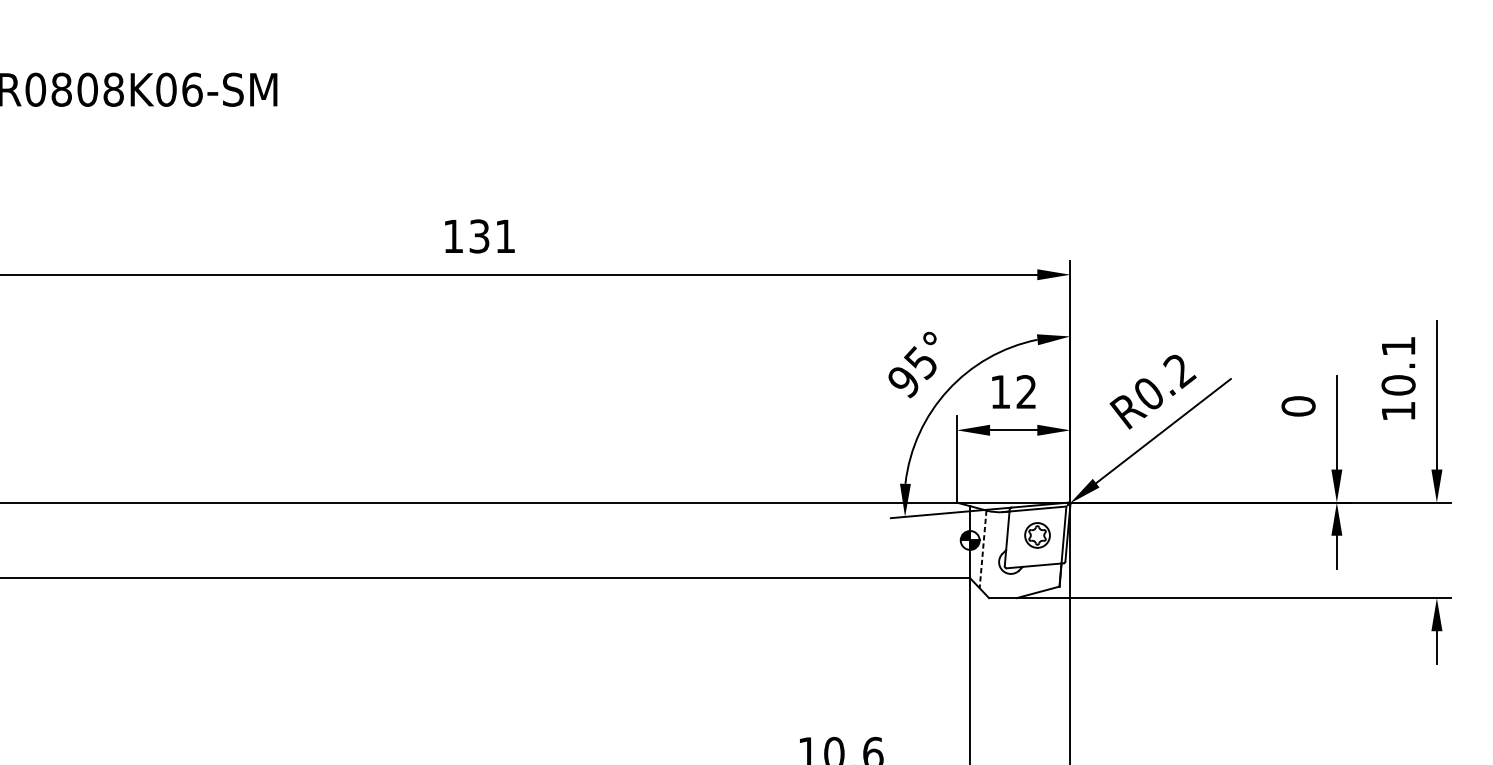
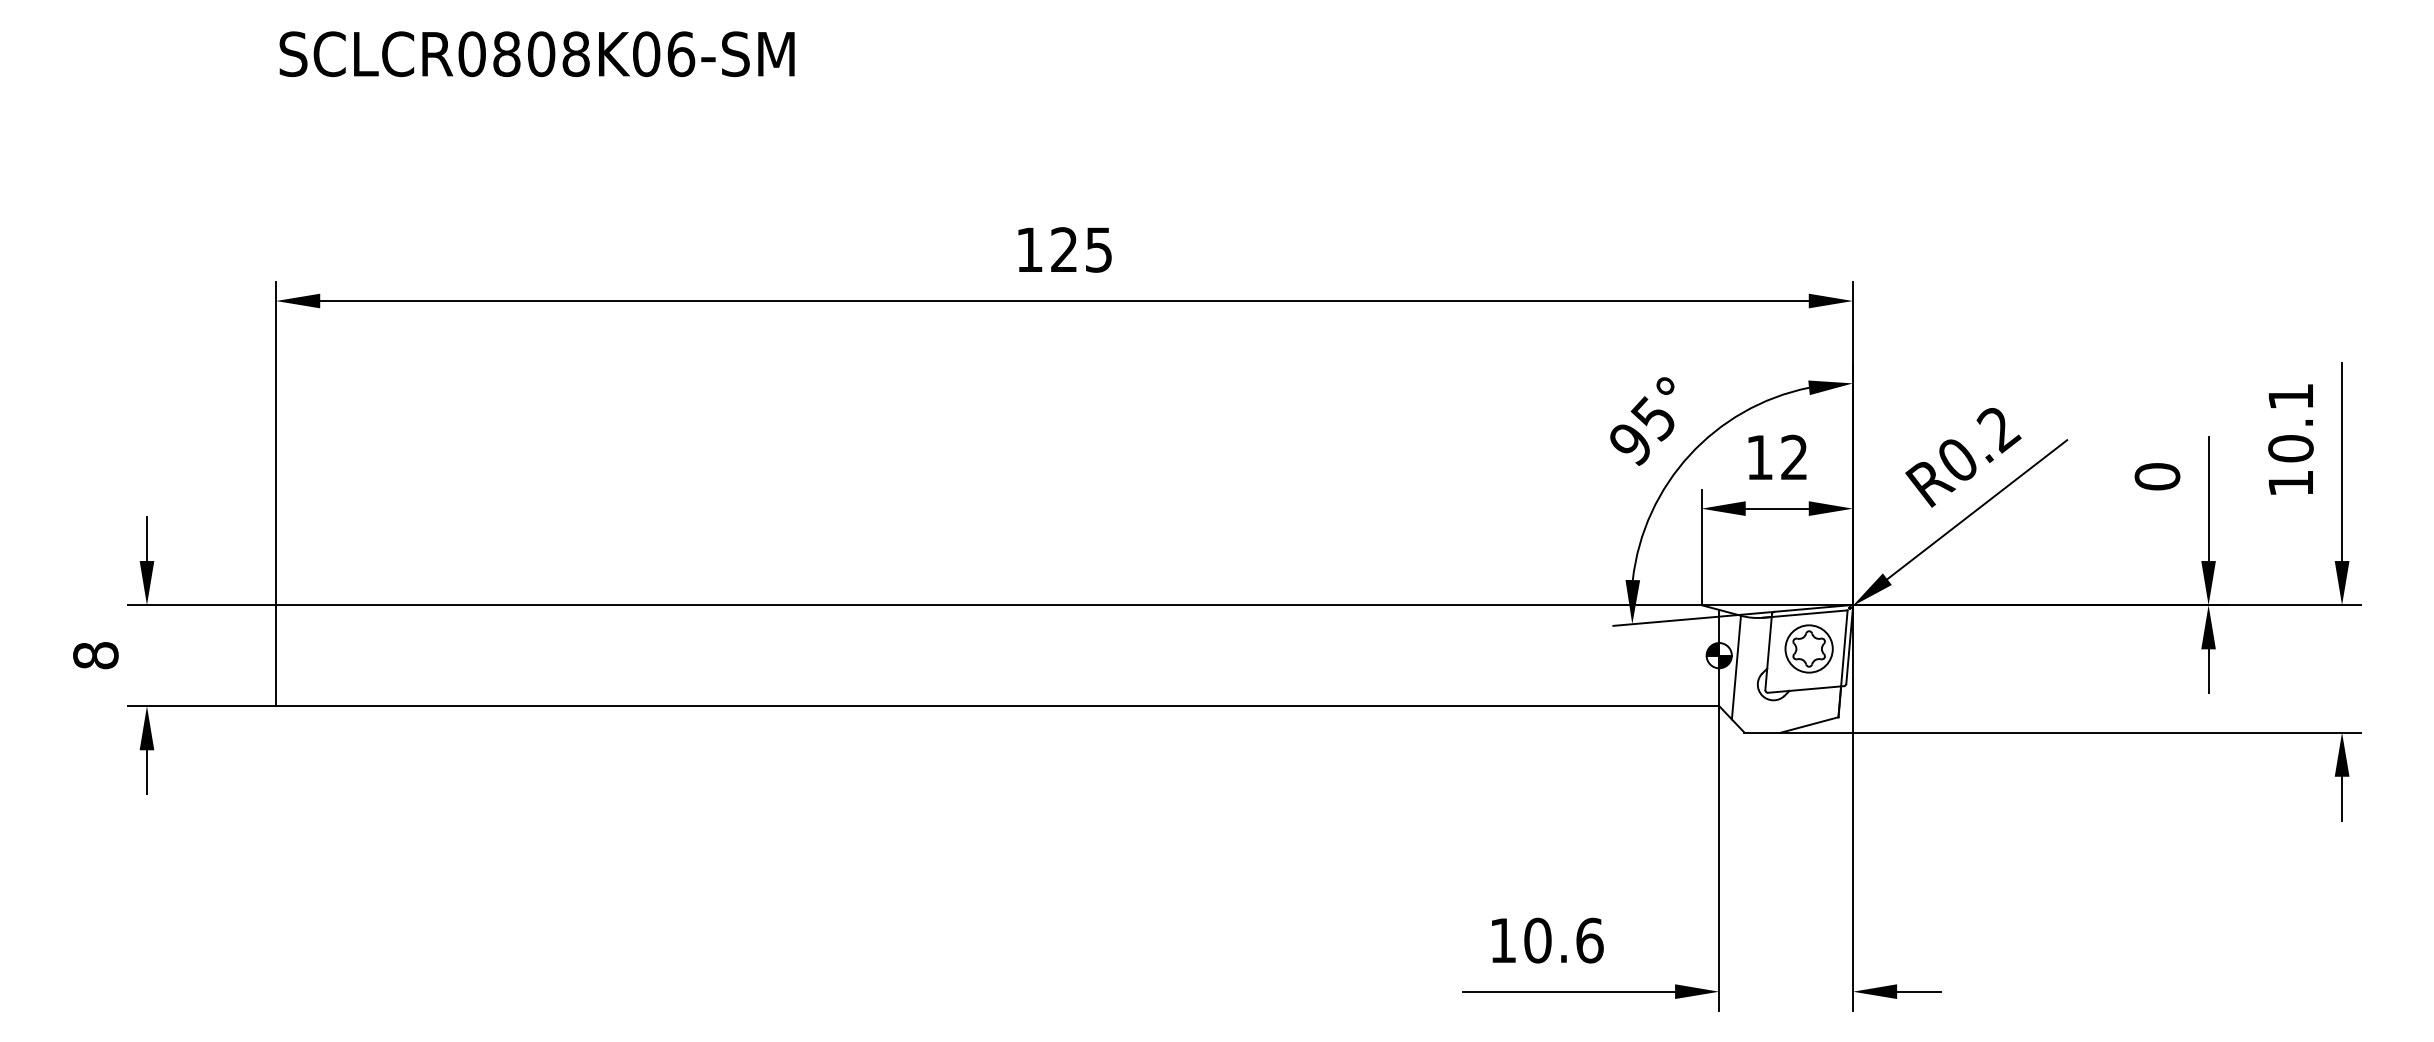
text: (492, 236) -> (1081, 249), 131 -> 125
part: (1037, 535) -> (1808, 648), size x1.43
line: (983, 550) -> (1736, 668), dashed -> solid

